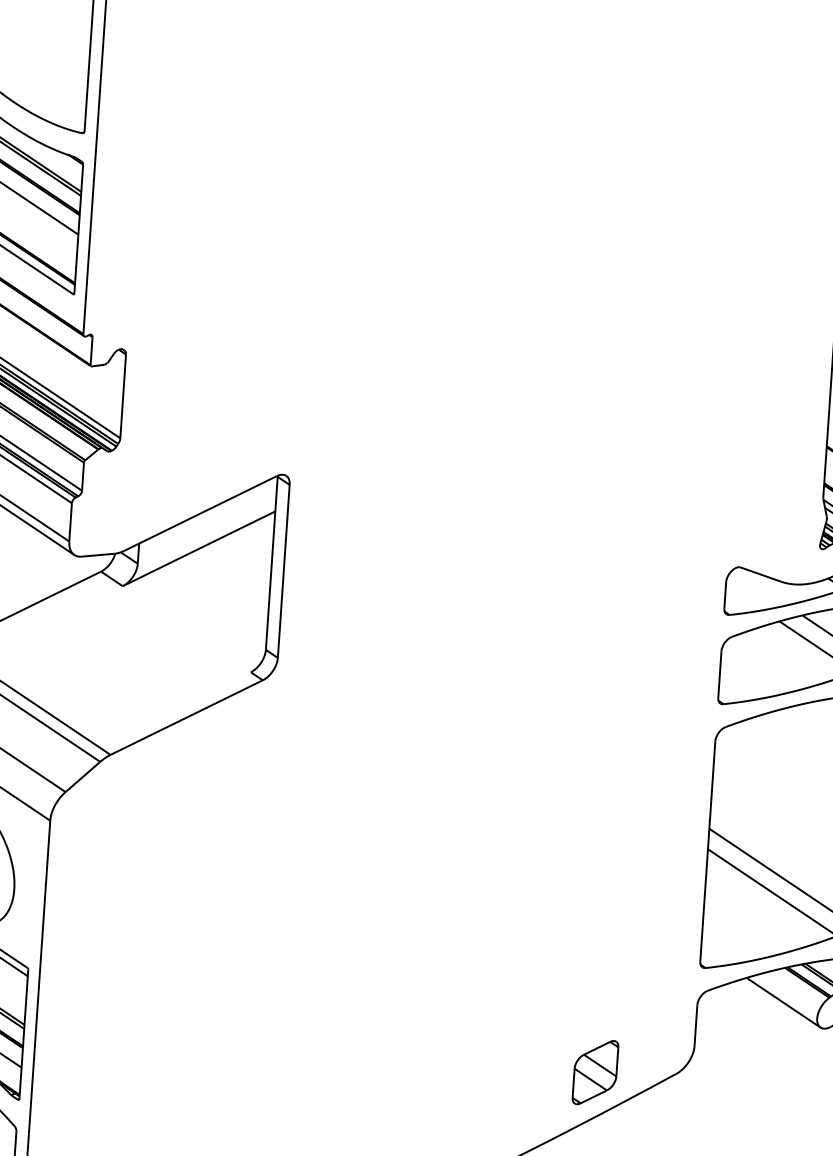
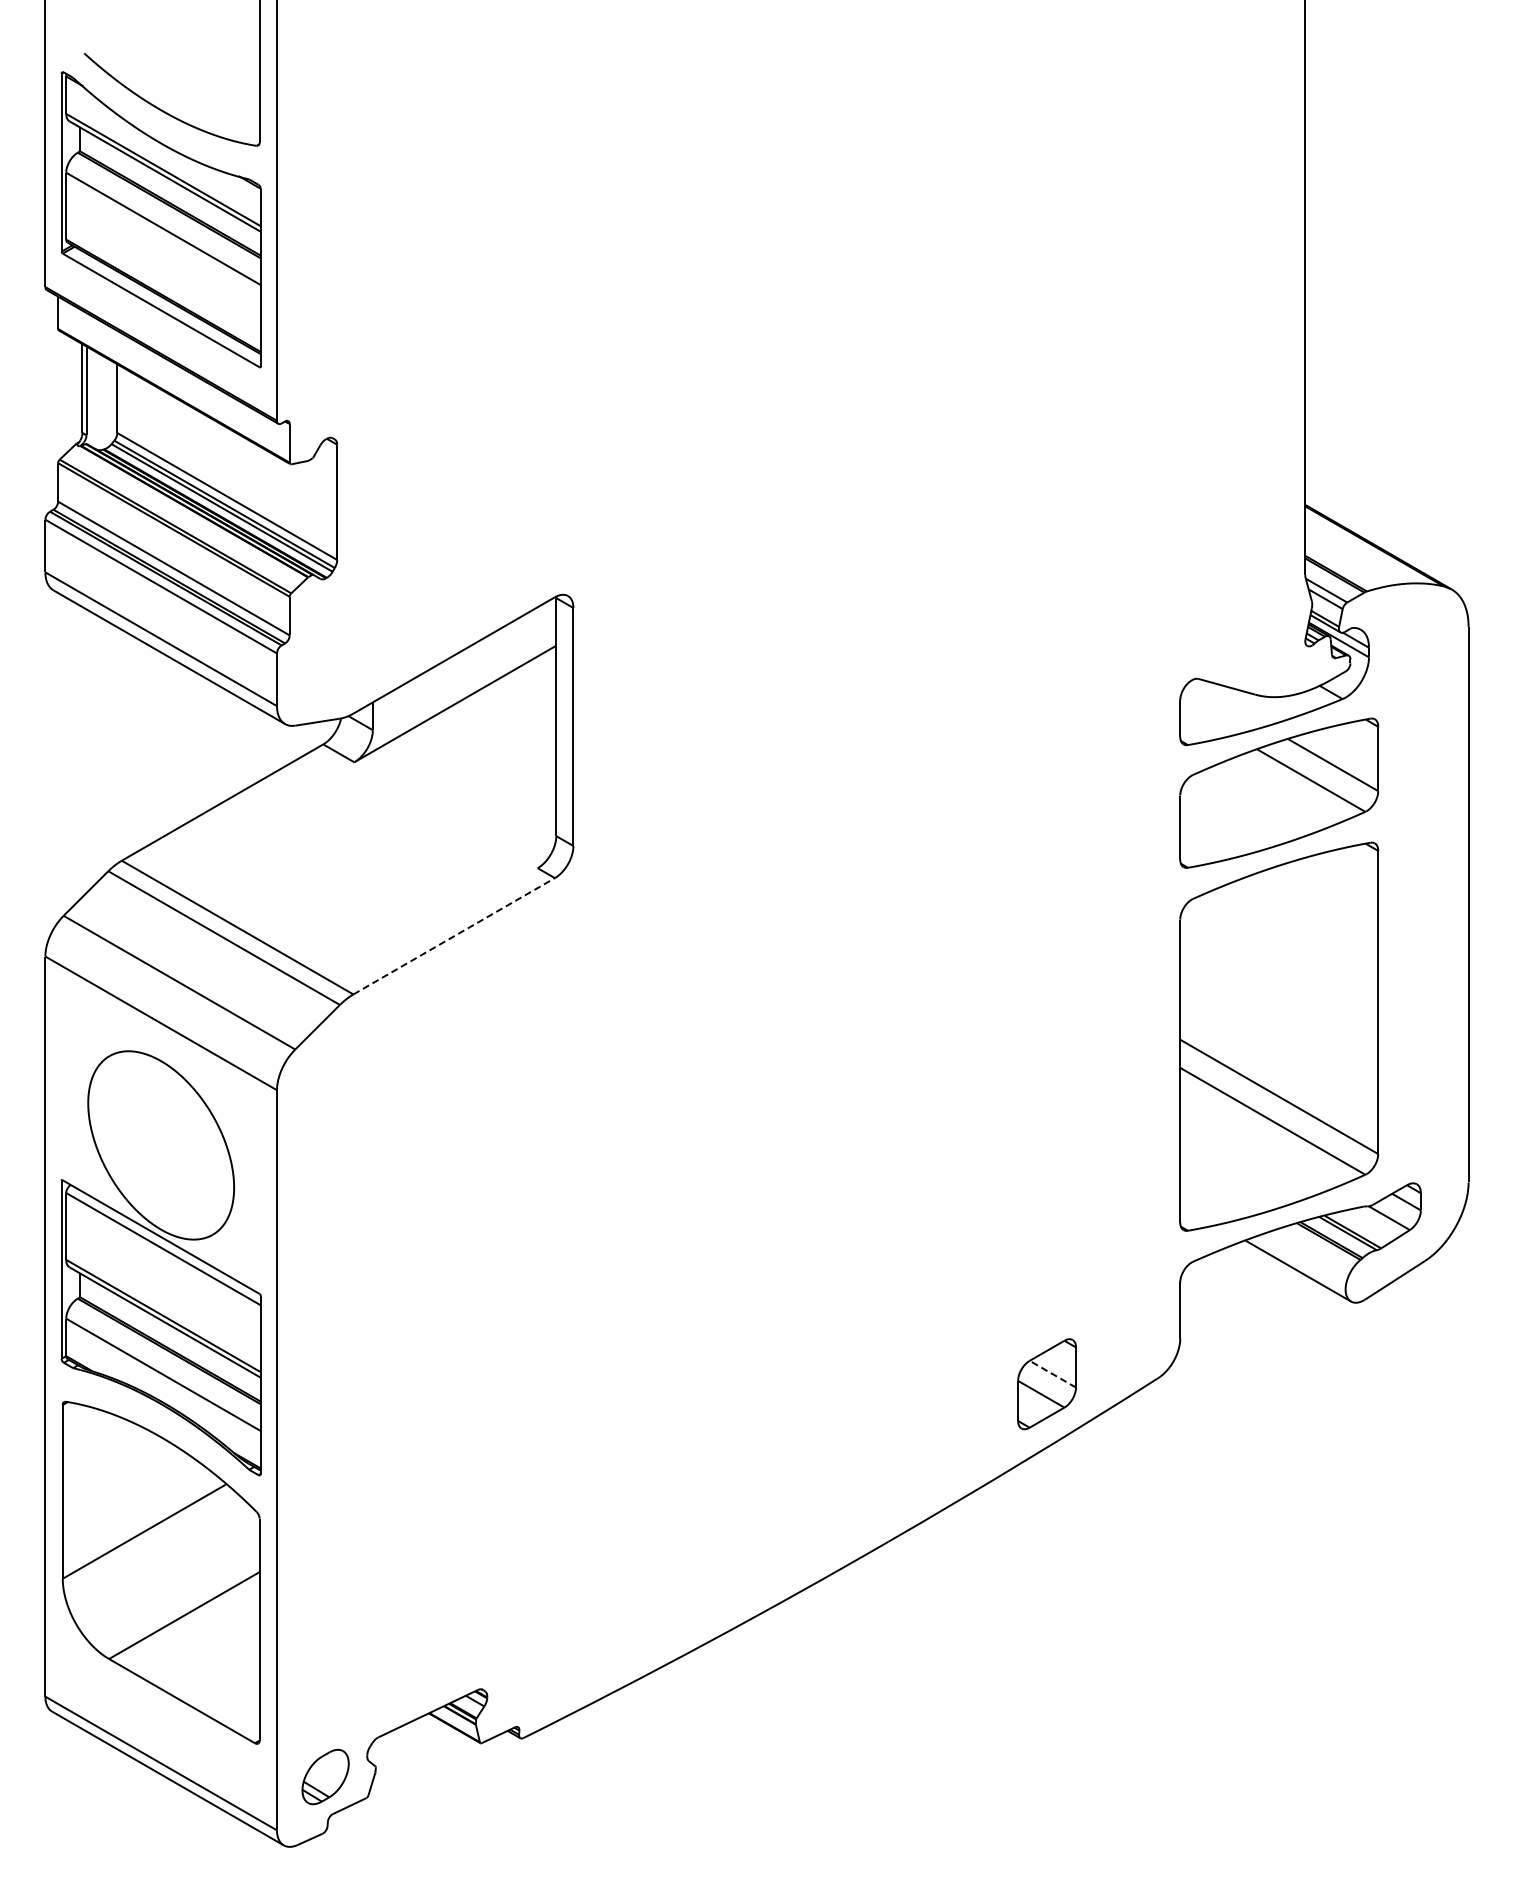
line: (186, 717) -> (454, 936), solid -> dashed
line: (599, 1065) -> (1052, 1374), solid -> dashed

